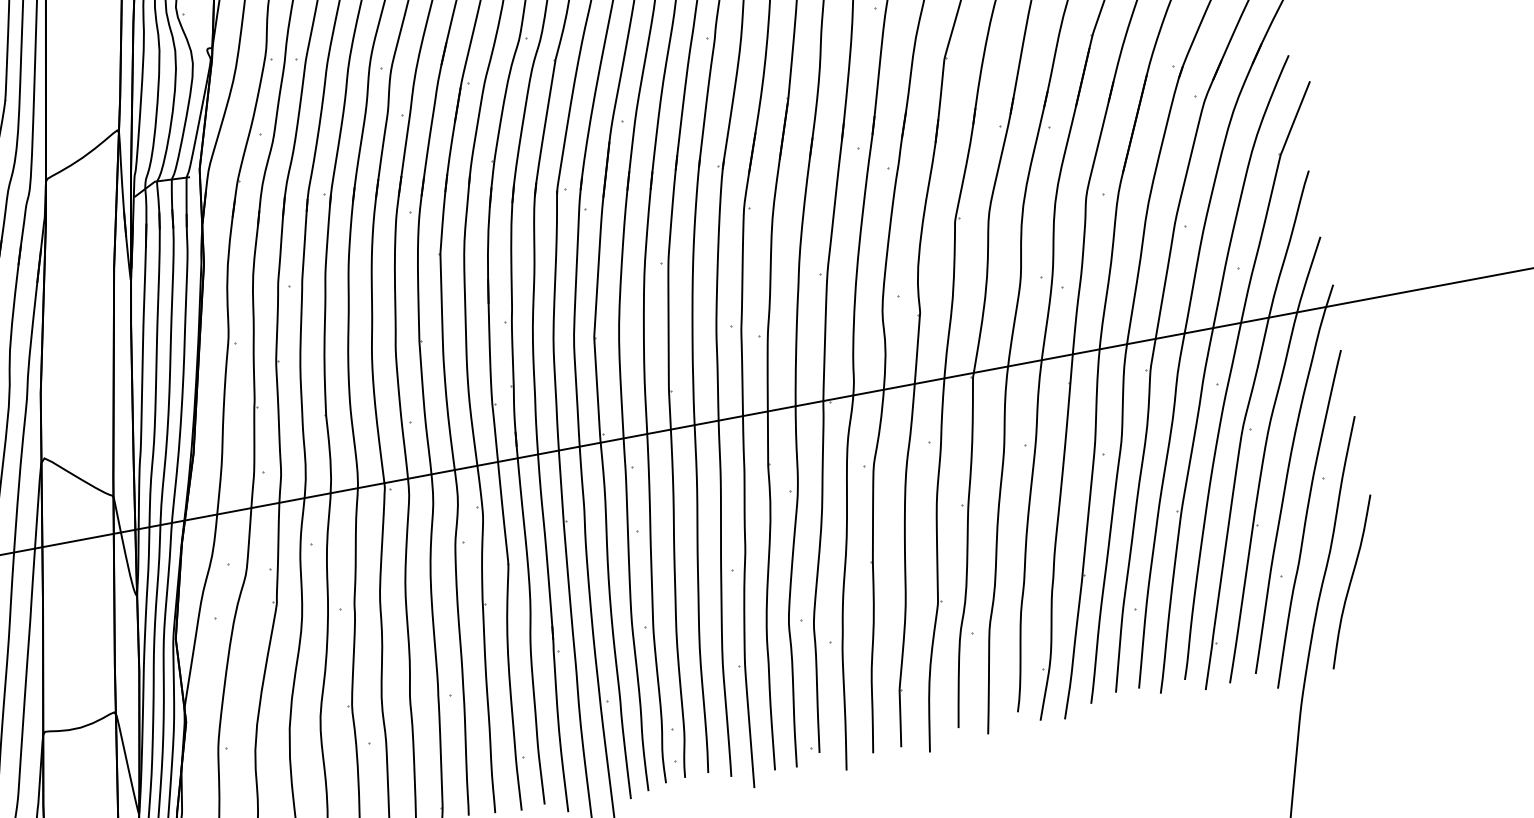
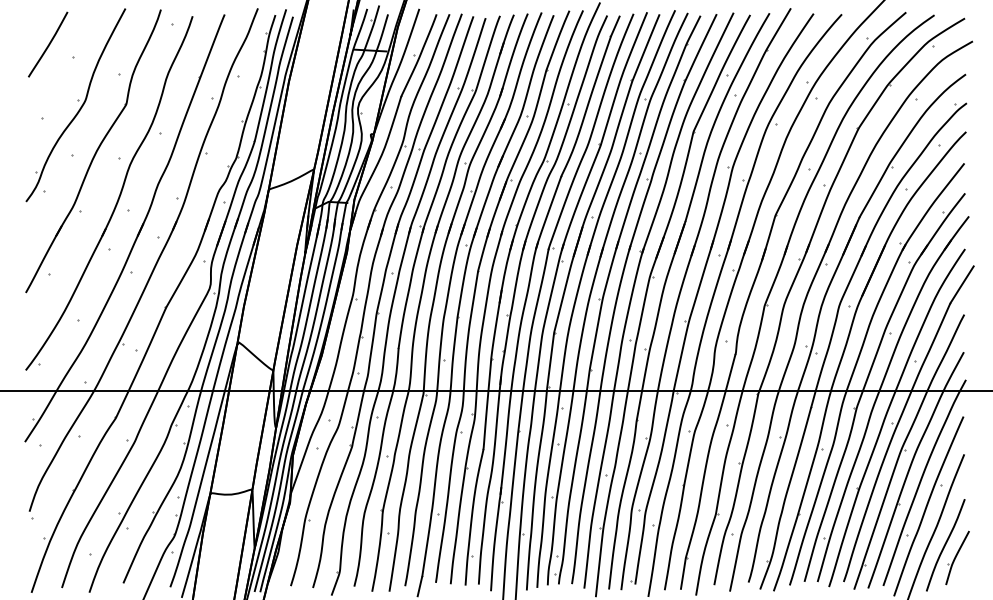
part: (1376, 599) -> (957, 557), added

